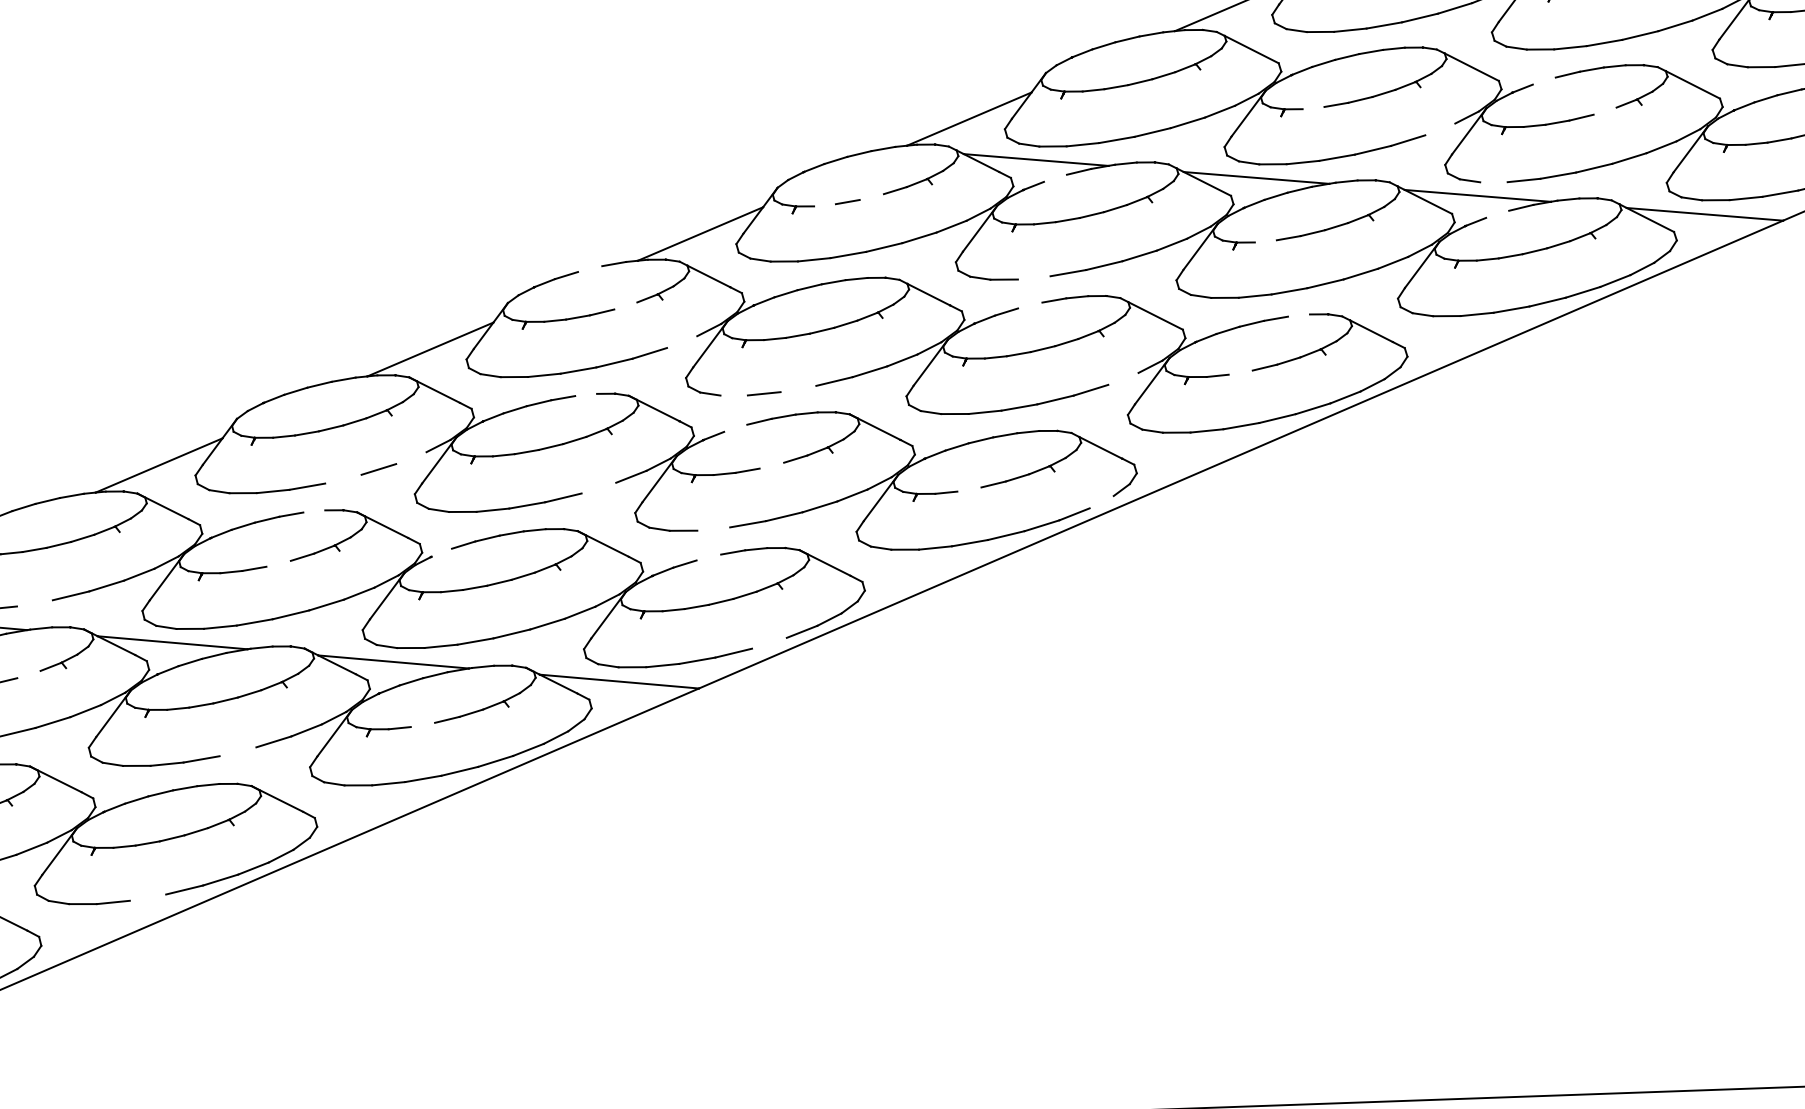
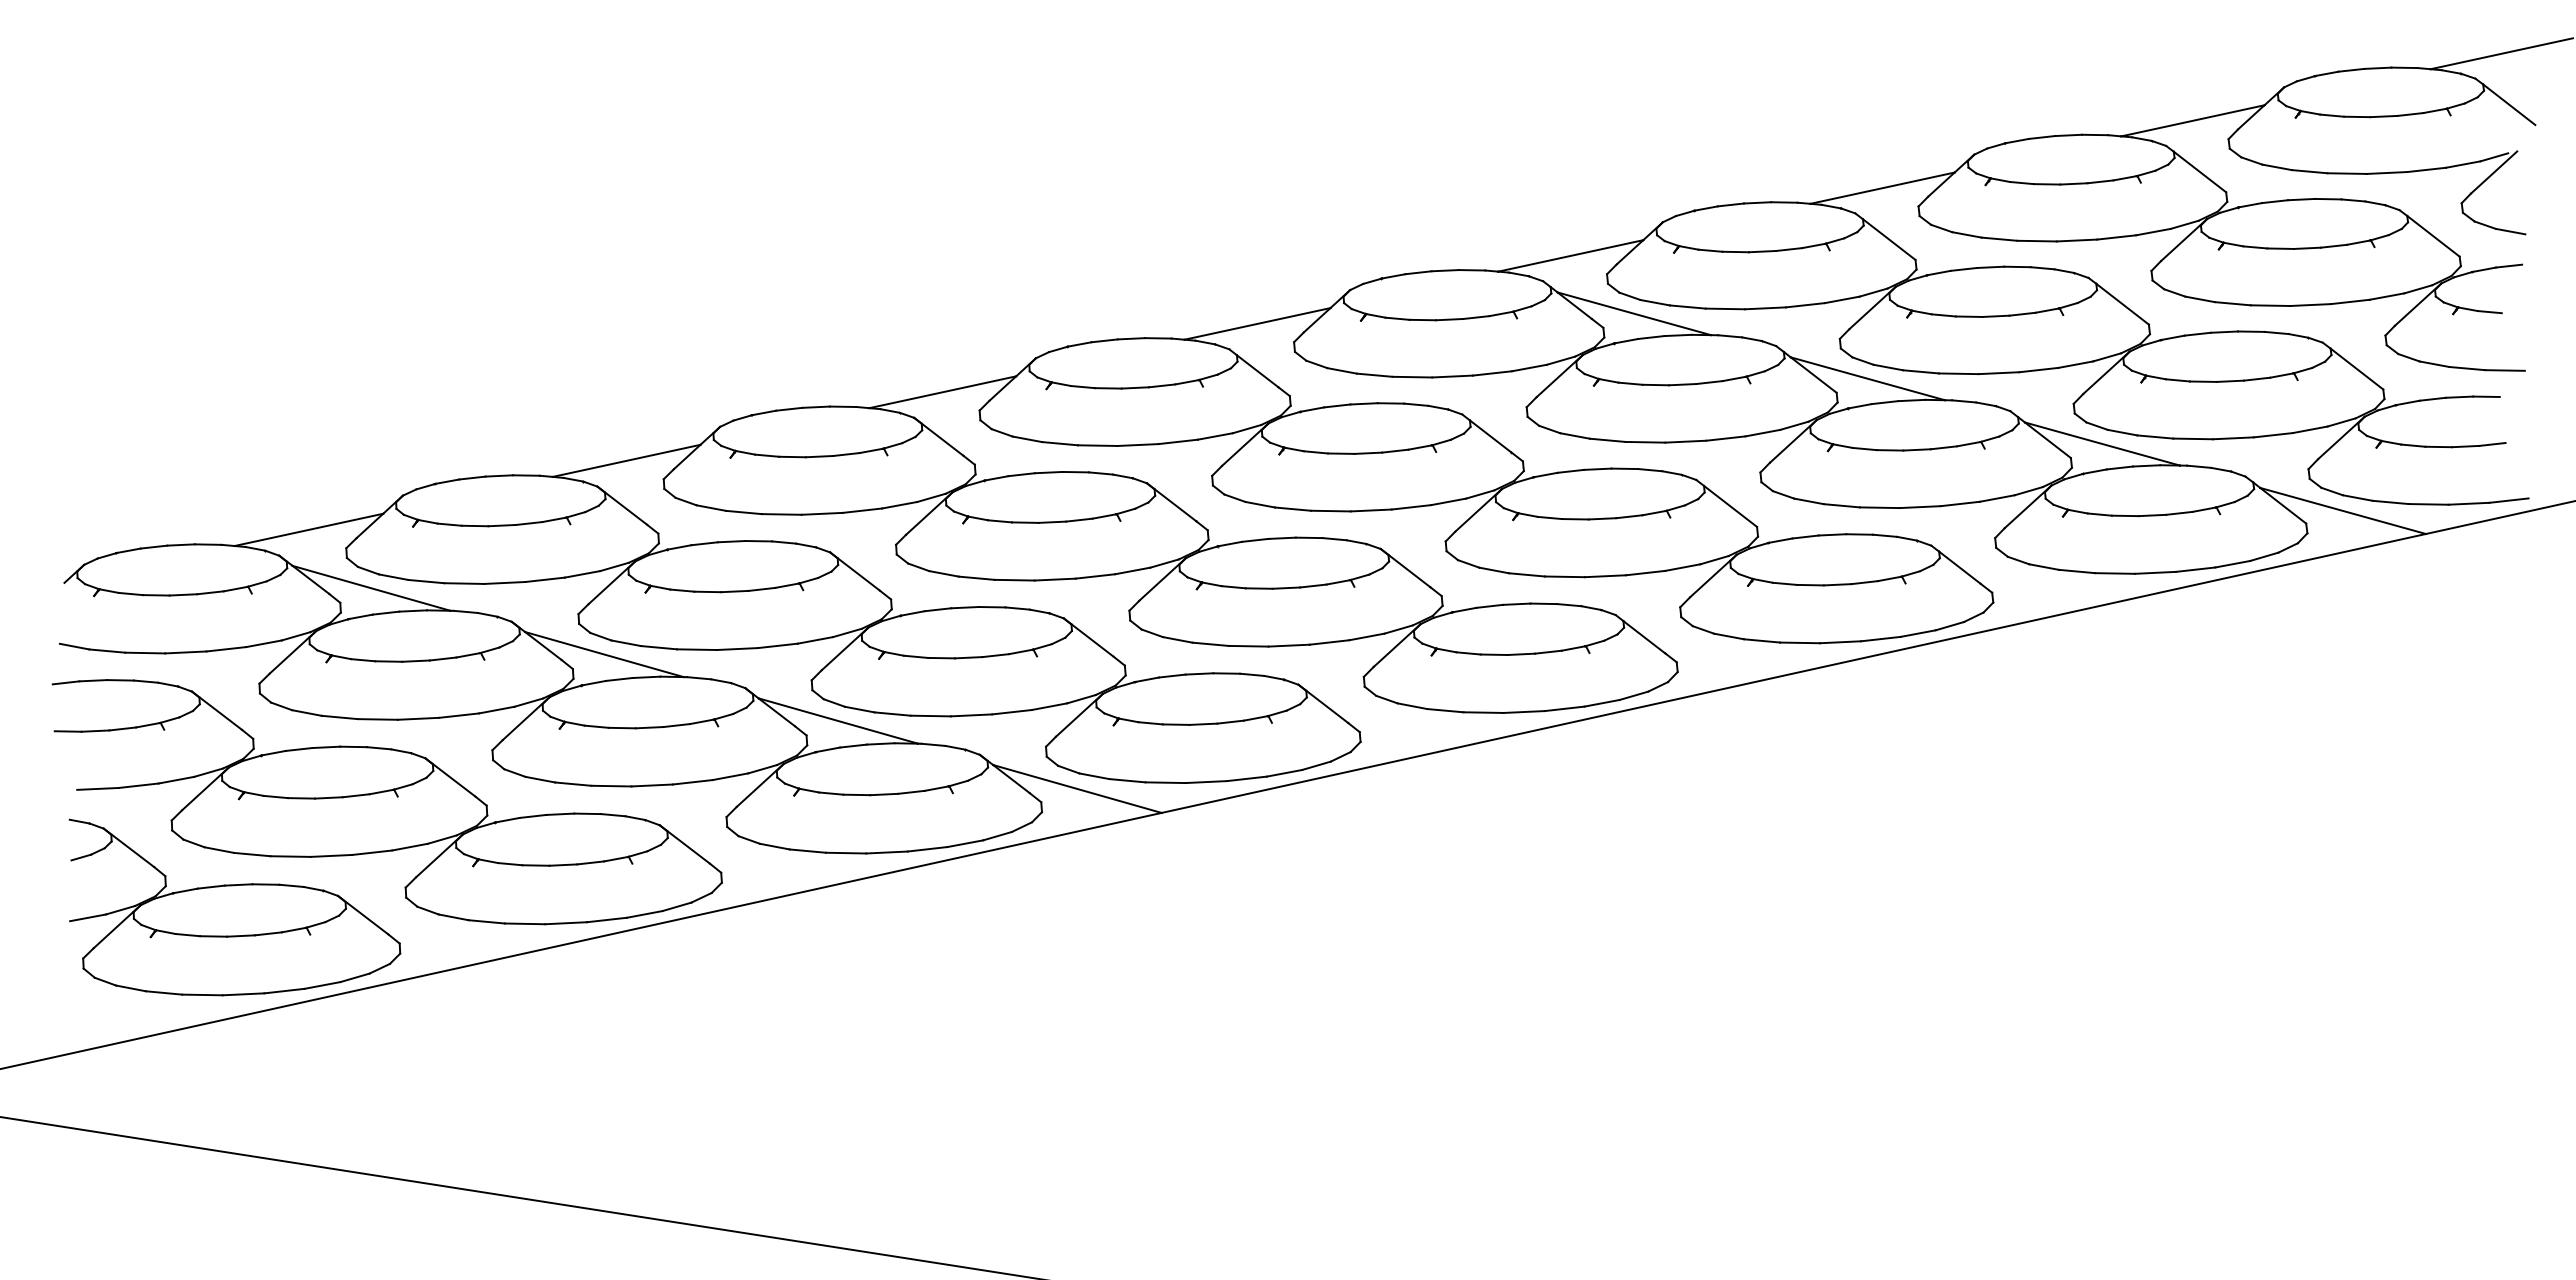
line: (1543, 80) -> (2197, 333), added
line: (1313, 108) -> (1943, 315), added
line: (1604, 110) -> (2256, 378), added
line: (1440, 129) -> (2075, 364), added
line: (1055, 178) -> (1651, 337), added
line: (1493, 182) -> (2122, 432), added
line: (871, 196) -> (1449, 319), added
line: (824, 205) -> (1397, 318), added
line: (1497, 213) -> (2119, 467), added
line: (1265, 240) -> (1864, 448), added
line: (590, 268) -> (1131, 338), added
line: (1033, 277) -> (1607, 439), added
line: (1029, 304) -> (1597, 468), added
line: (626, 305) -> (1162, 385), added
line: (1298, 315) -> (1884, 535), added
line: (681, 342) -> (1214, 436), added
line: (1240, 372) -> (1810, 584), added
line: (1123, 378) -> (1682, 567), added
line: (798, 388) -> (1330, 510), added
line: (585, 395) -> (1100, 473), added
line: (734, 395) -> (1260, 504), added
line: (734, 427) -> (1254, 539), added
line: (411, 457) -> (899, 504), added
line: (771, 465) -> (1286, 587), added
line: (342, 479) -> (821, 513), added
line: (598, 488) -> (1095, 576), added
line: (968, 489) -> (1493, 654), added
line: (1101, 501) -> (1633, 695), added
line: (314, 511) -> (784, 542), added
line: (713, 528) -> (1210, 643), added
line: (441, 552) -> (912, 613), added
line: (708, 557) -> (1199, 673), added
line: (278, 563) -> (734, 591), added
line: (35, 603) -> (464, 583), added
line: (769, 643) -> (1246, 778), added
line: (28, 674) -> (442, 658), added
line: (422, 724) -> (856, 794), added
line: (237, 751) -> (651, 785), added
line: (147, 897) -> (524, 923), added

